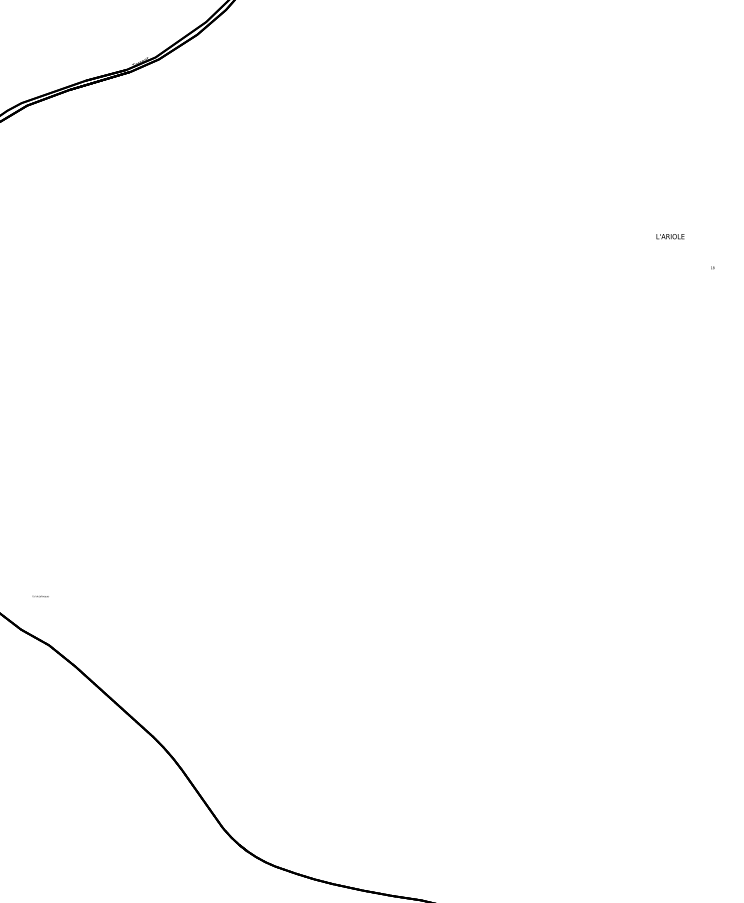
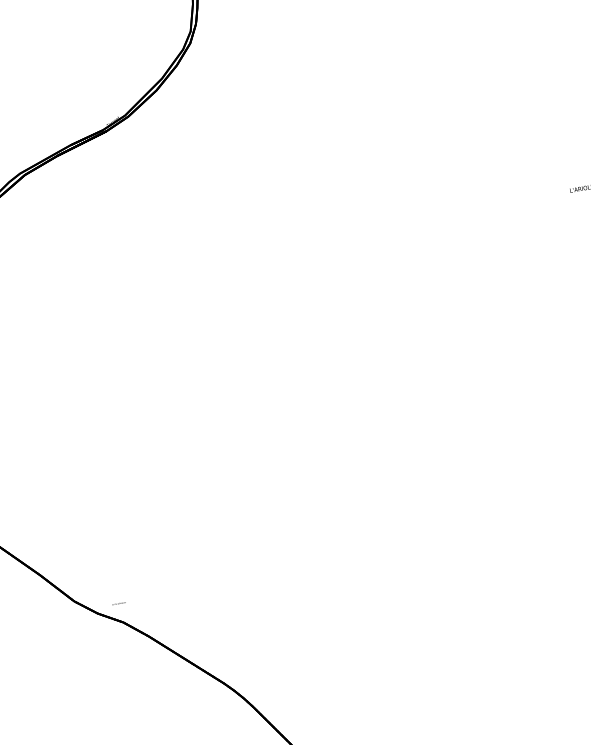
text: (40, 596) -> (118, 603), moved

